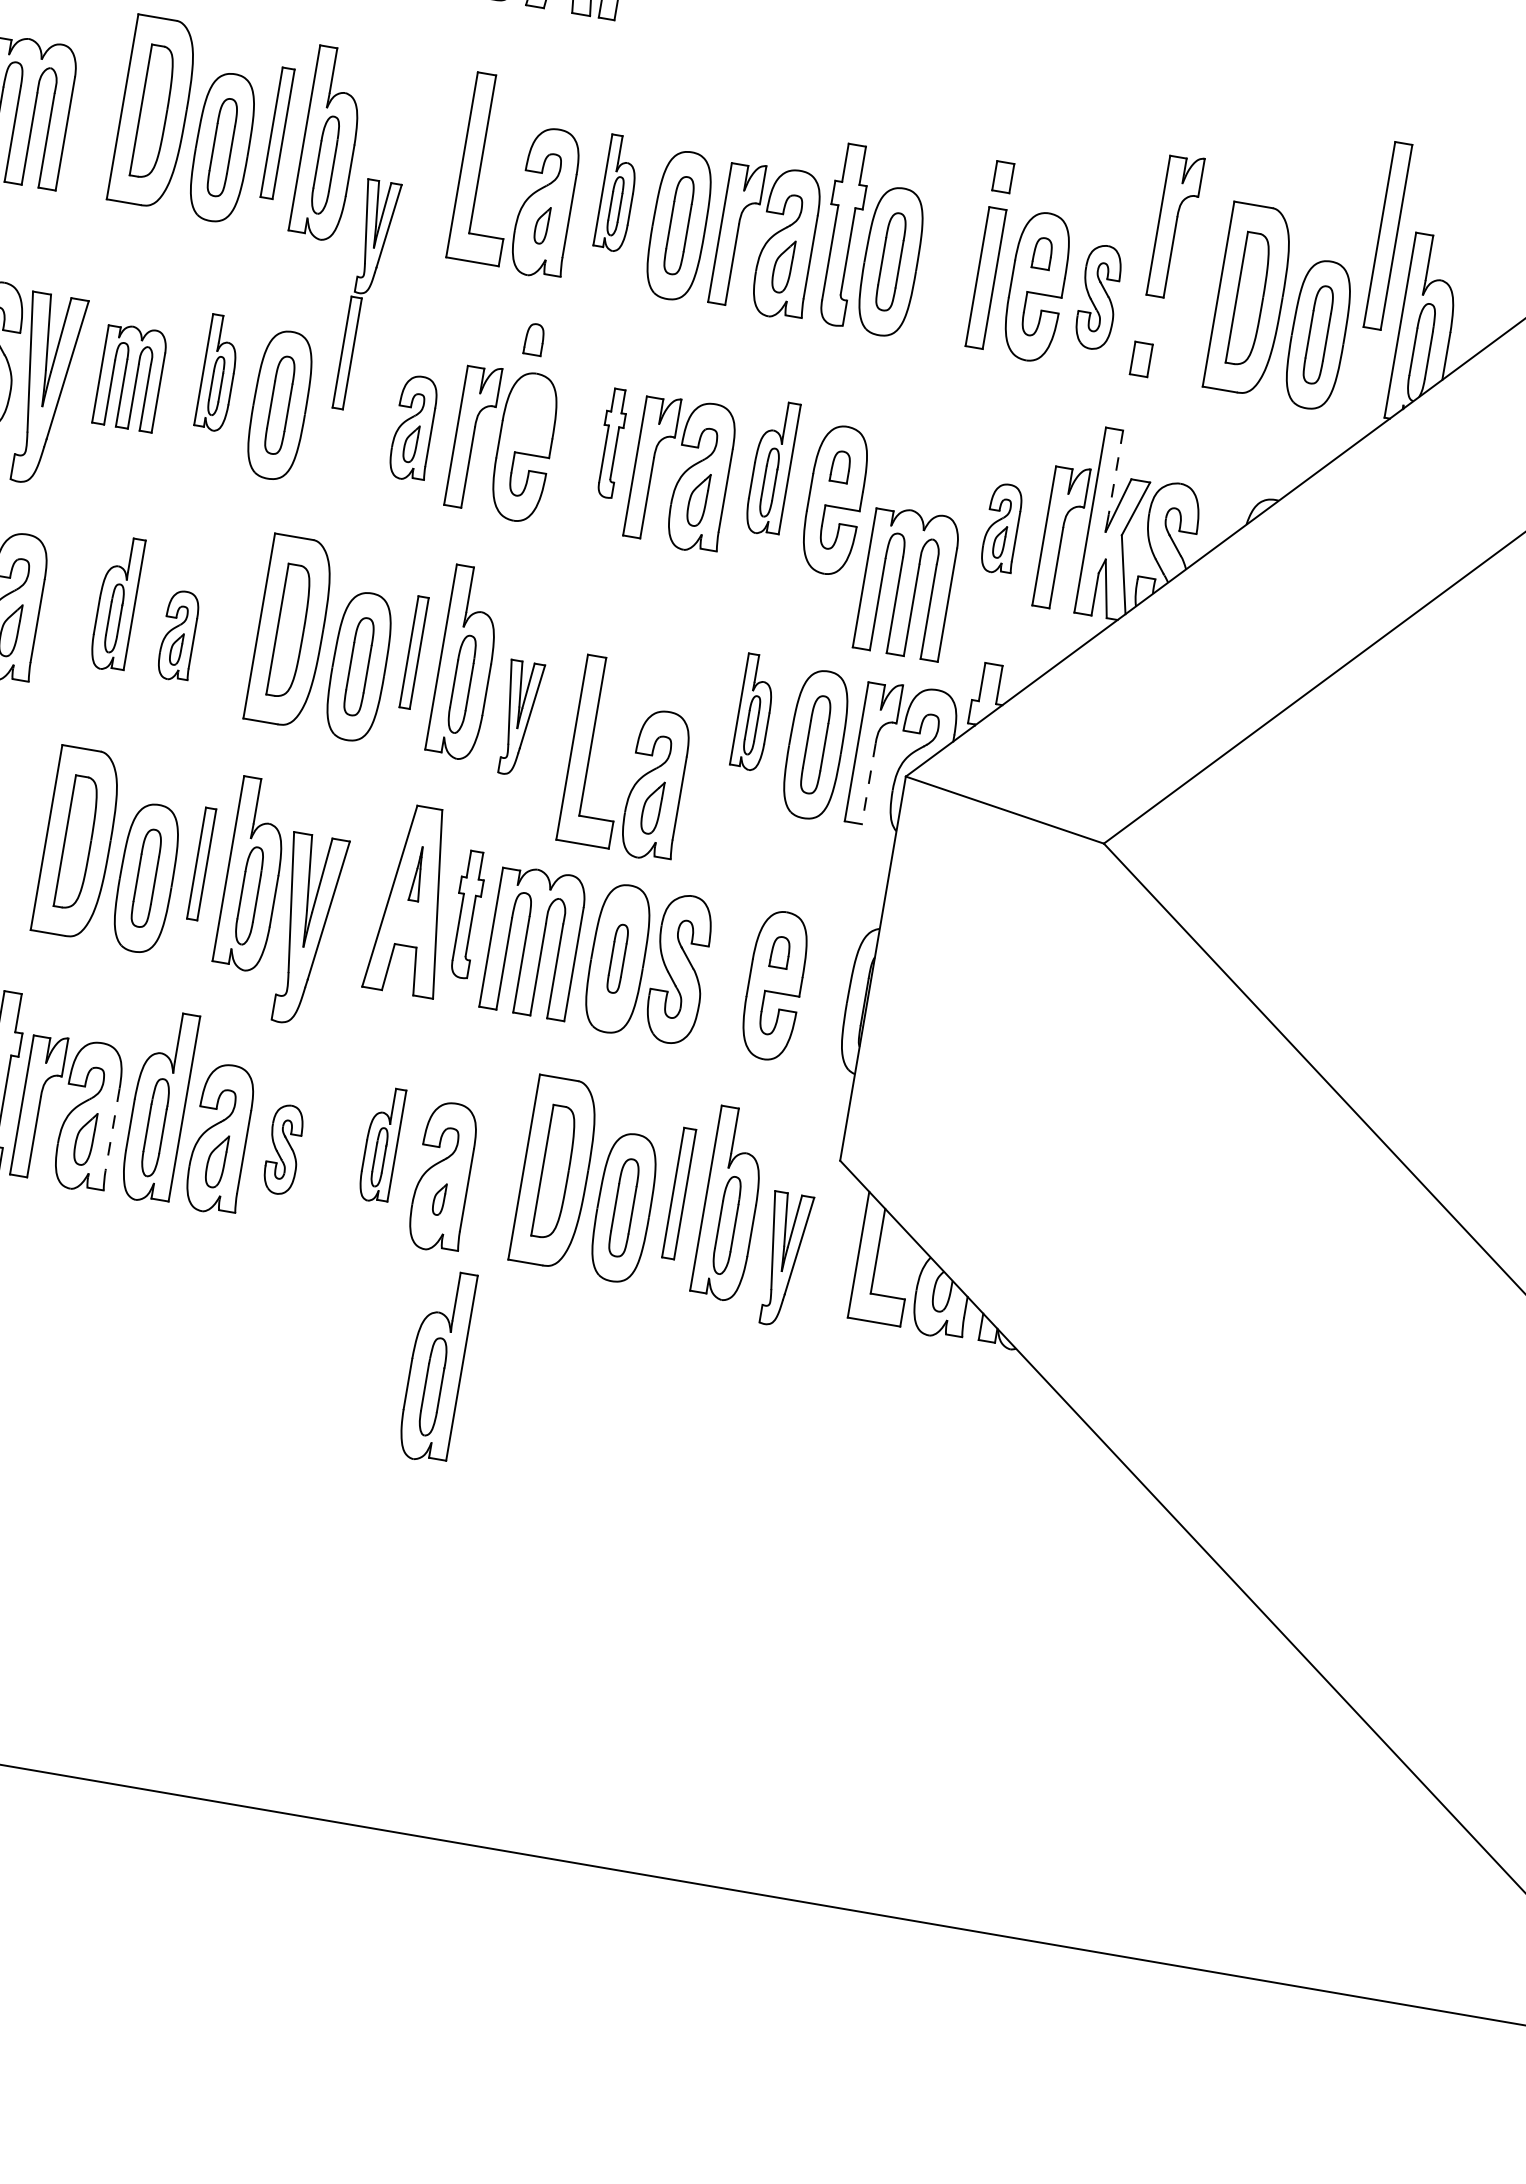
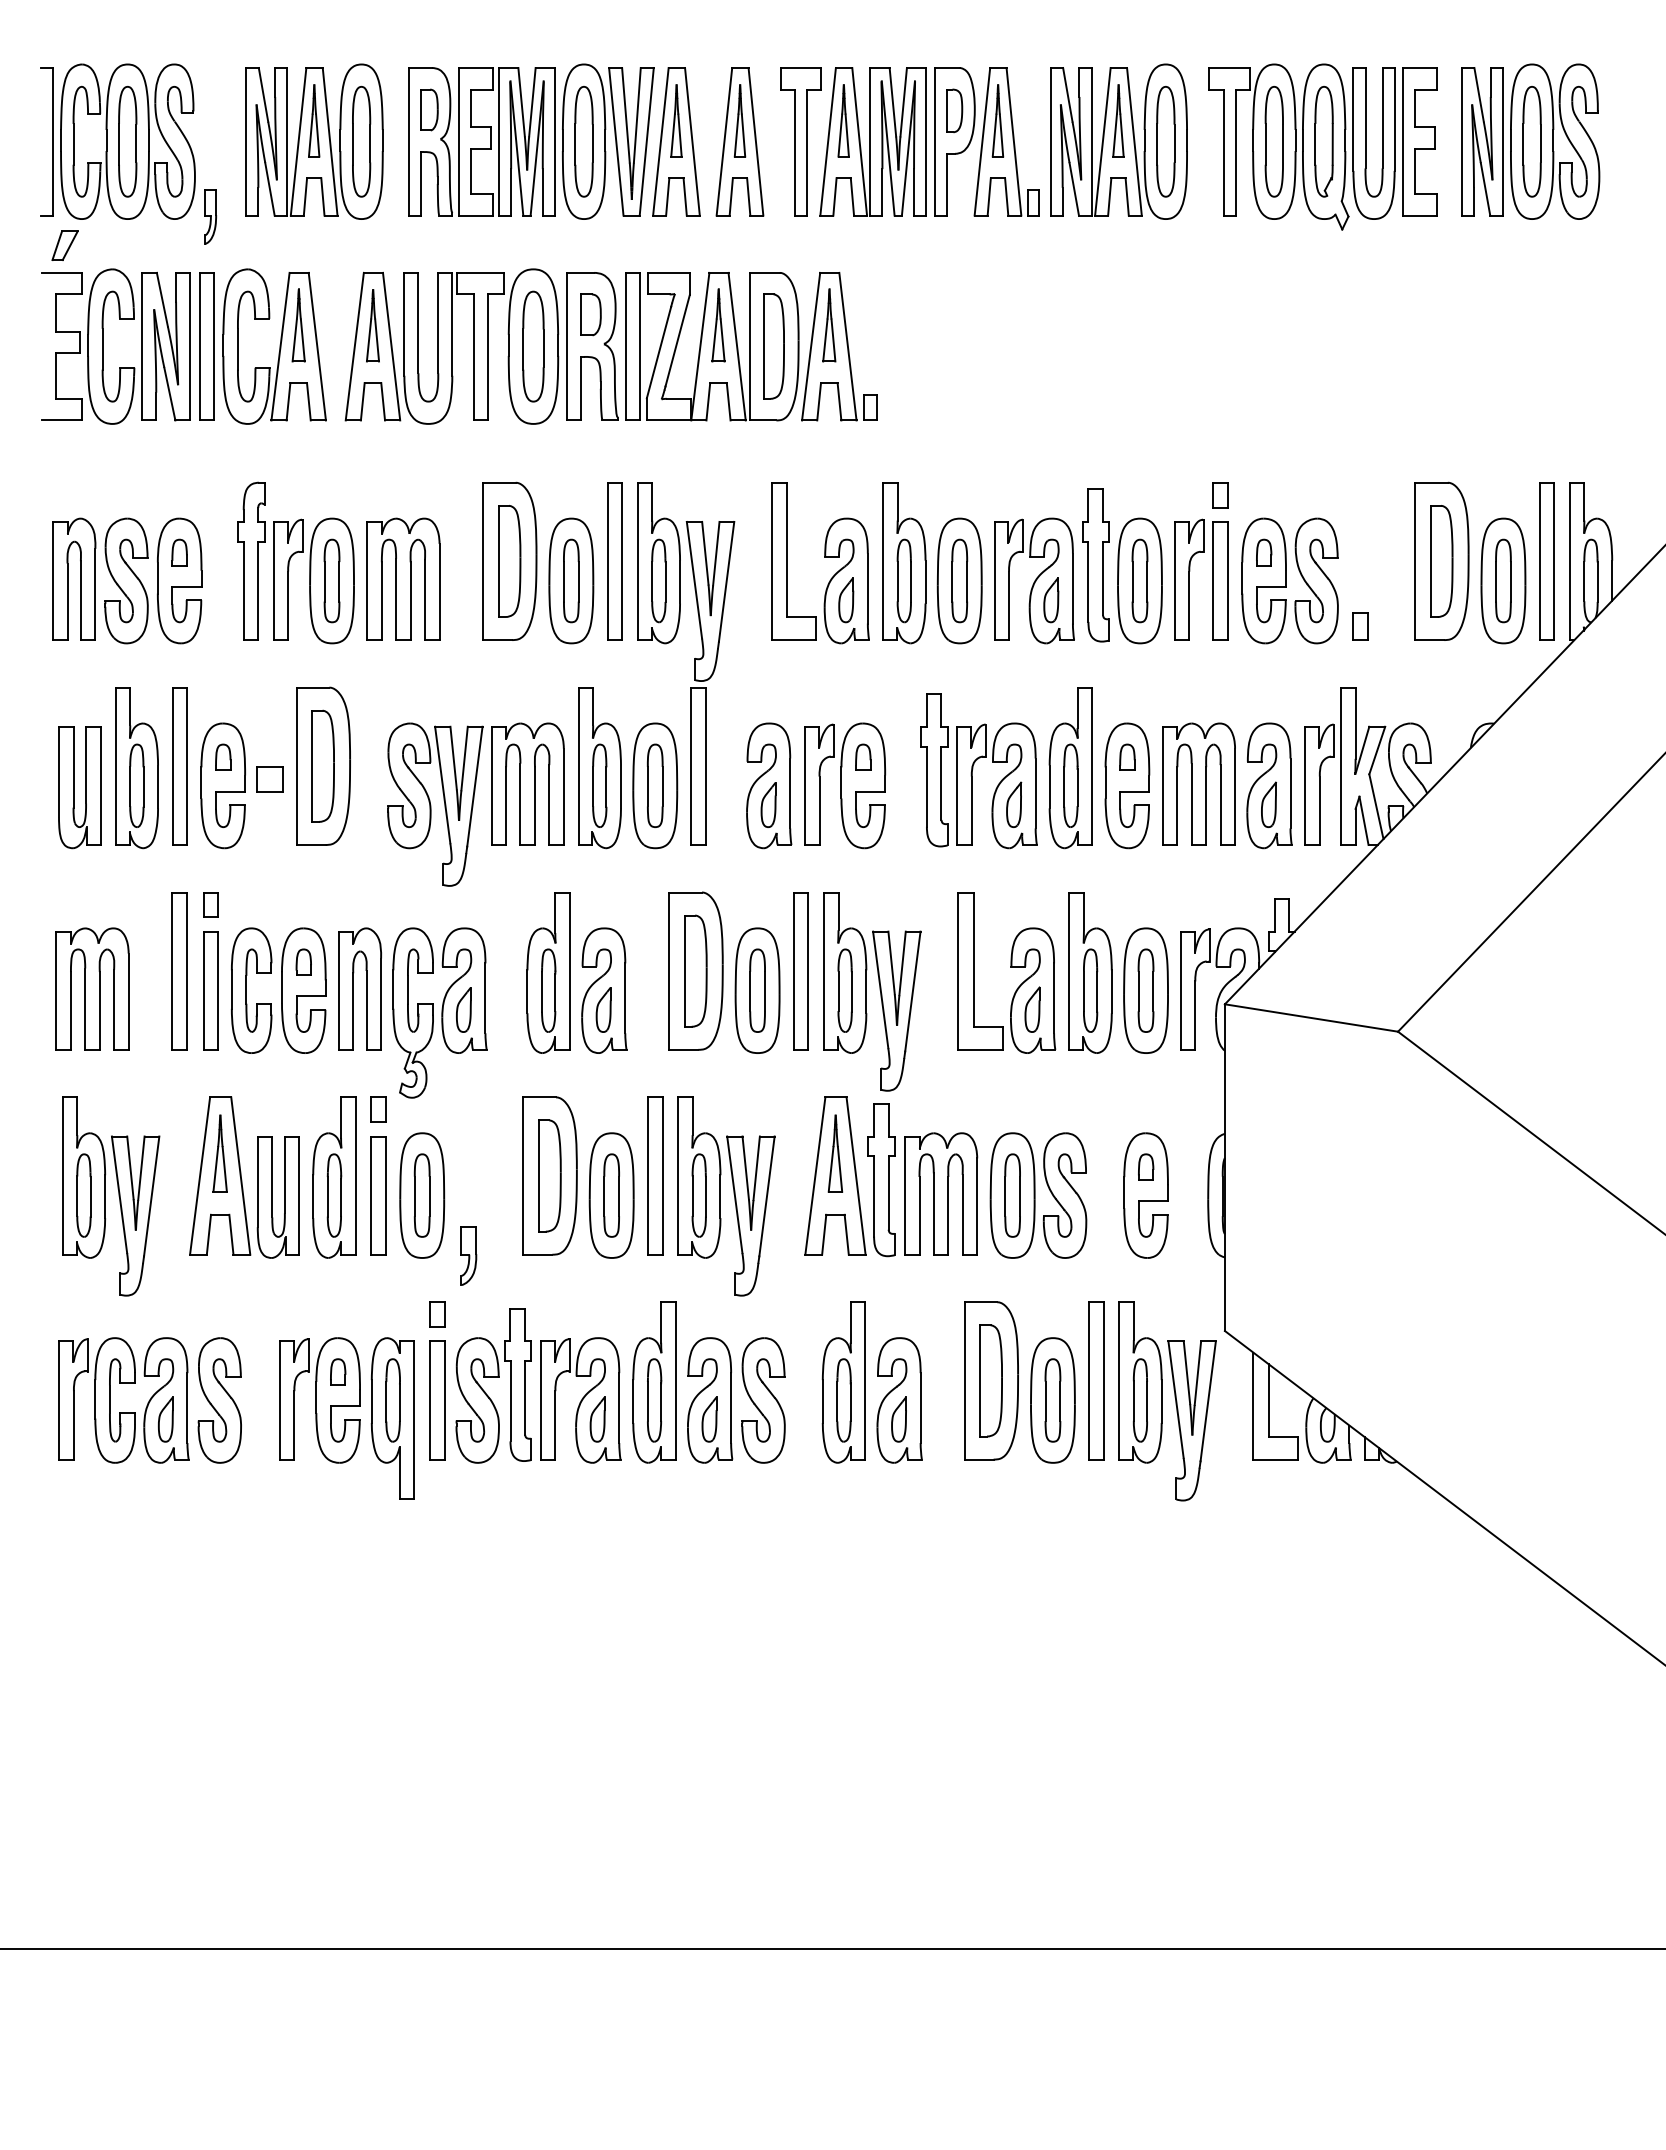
part: (277, 133) -> (614, 561), size x1.43
part: (617, 193) -> (904, 563), size x1.67
part: (542, 225) -> (846, 600), size x1.43
part: (1176, 226) -> (1189, 579), moved
part: (1387, 235) -> (1546, 561), moved
part: (365, 296) -> (710, 683), size x1.67
part: (1098, 296) -> (1316, 580), size x1.43
part: (534, 338) -> (863, 756), moved
part: (217, 373) -> (599, 768), size x1.67
part: (130, 376) -> (527, 783), size x1.43
part: (414, 427) -> (769, 785), size x1.43
part: (611, 443) -> (934, 770), size x1.67
part: (771, 468) -> (1070, 768), size x1.43
line: (1115, 472) -> (1355, 723), dashed -> solid
part: (1002, 528) -> (1269, 785), size x1.67
part: (907, 582) -> (1198, 783), moved
part: (116, 603) -> (548, 972), size x1.43
part: (179, 635) -> (604, 990), size x1.67
part: (413, 652) -> (800, 971), size x1.67
part: (754, 712) -> (1090, 972), size x1.67
part: (518, 717) -> (896, 1010), size x1.67
part: (634, 753) -> (1010, 967), moved
line: (868, 785) -> (1195, 1016), dashed -> solid
part: (201, 863) -> (655, 1175), size x1.67
part: (418, 873) -> (835, 1153), size x1.67
part: (466, 914) -> (881, 1180), size x1.43
part: (617, 958) -> (1012, 1195), size x1.43
line: (112, 1130) -> (619, 1408), dashed -> solid
part: (381, 1144) -> (843, 1382), size x1.67
part: (283, 1149) -> (763, 1400), size x1.67
part: (679, 1193) -> (1096, 1380), size x1.43
part: (438, 1199) -> (898, 1419), size x1.67
part: (782, 1259) -> (1191, 1420), size x1.43
part: (436, 1365) -> (920, 1557), removed

